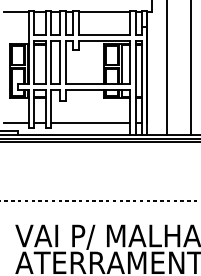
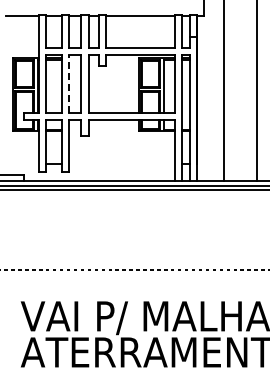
line: (51, 62) -> (69, 83), solid -> dashed
line: (16, 122) -> (22, 164), removed
line: (90, 122) -> (121, 164), removed

